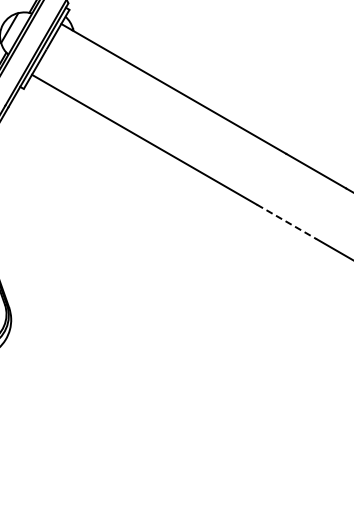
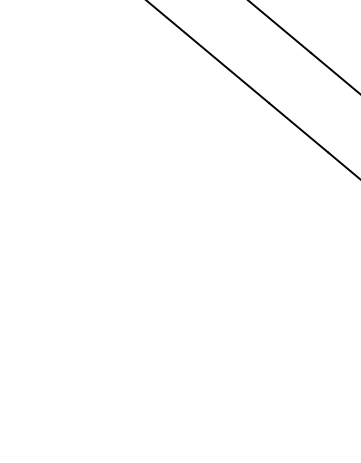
line: (286, 221) -> (298, 127), dashed -> solid

